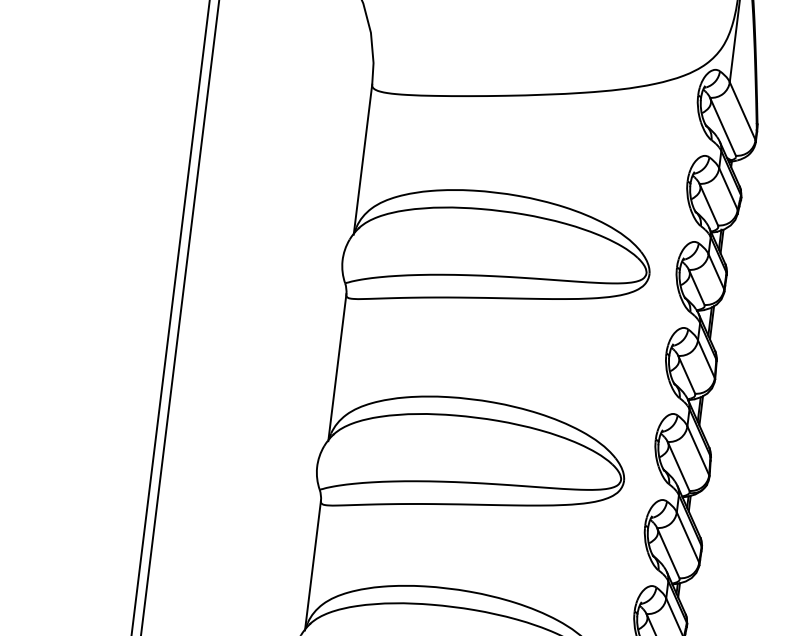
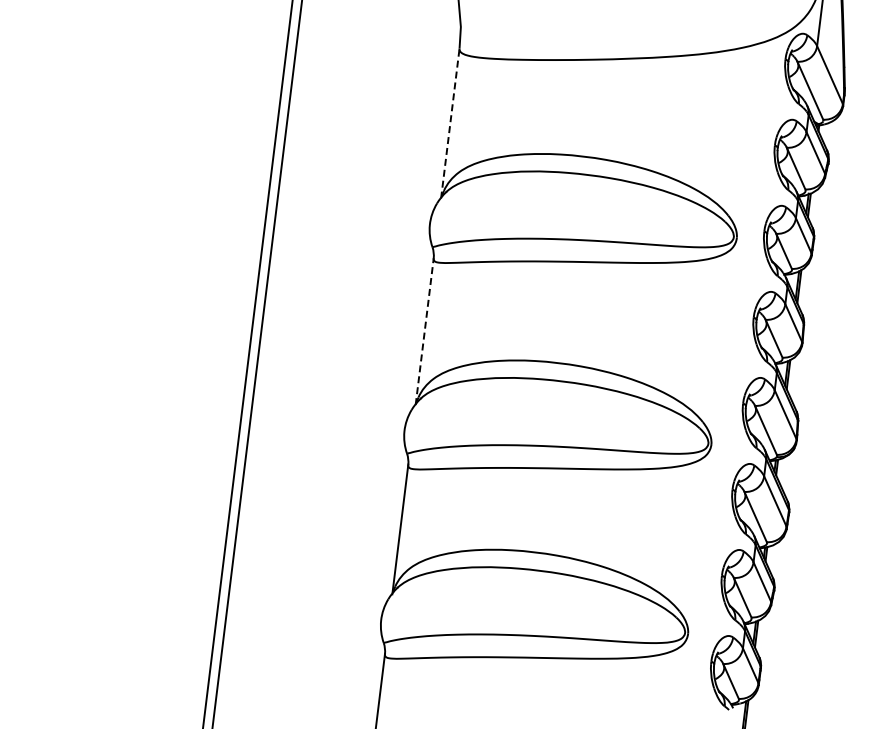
line: (363, 159) -> (450, 123), solid -> dashed
line: (337, 367) -> (424, 331), solid -> dashed

